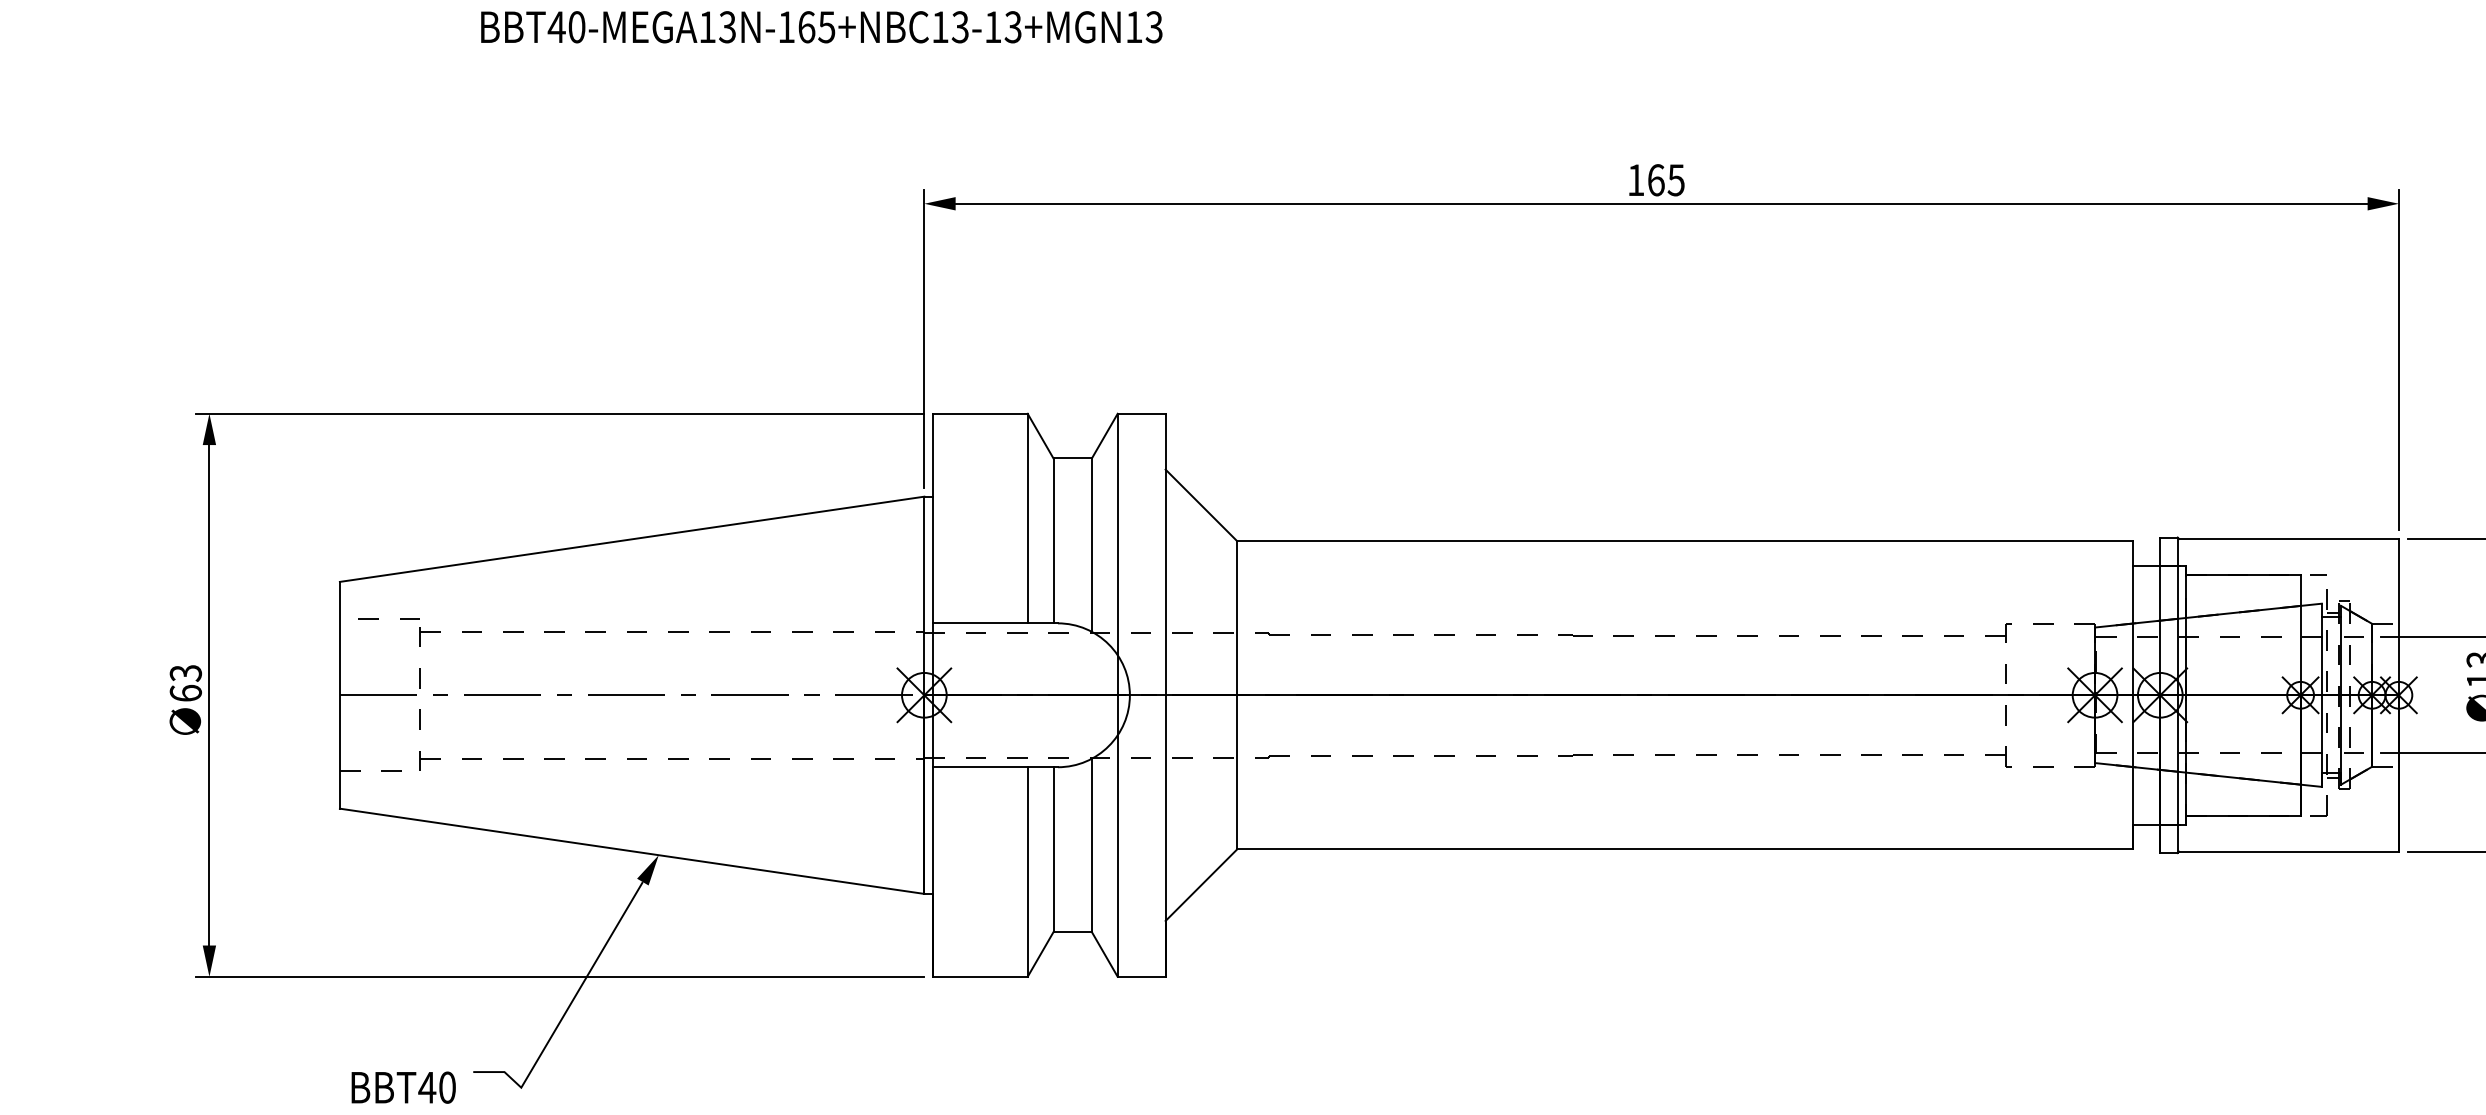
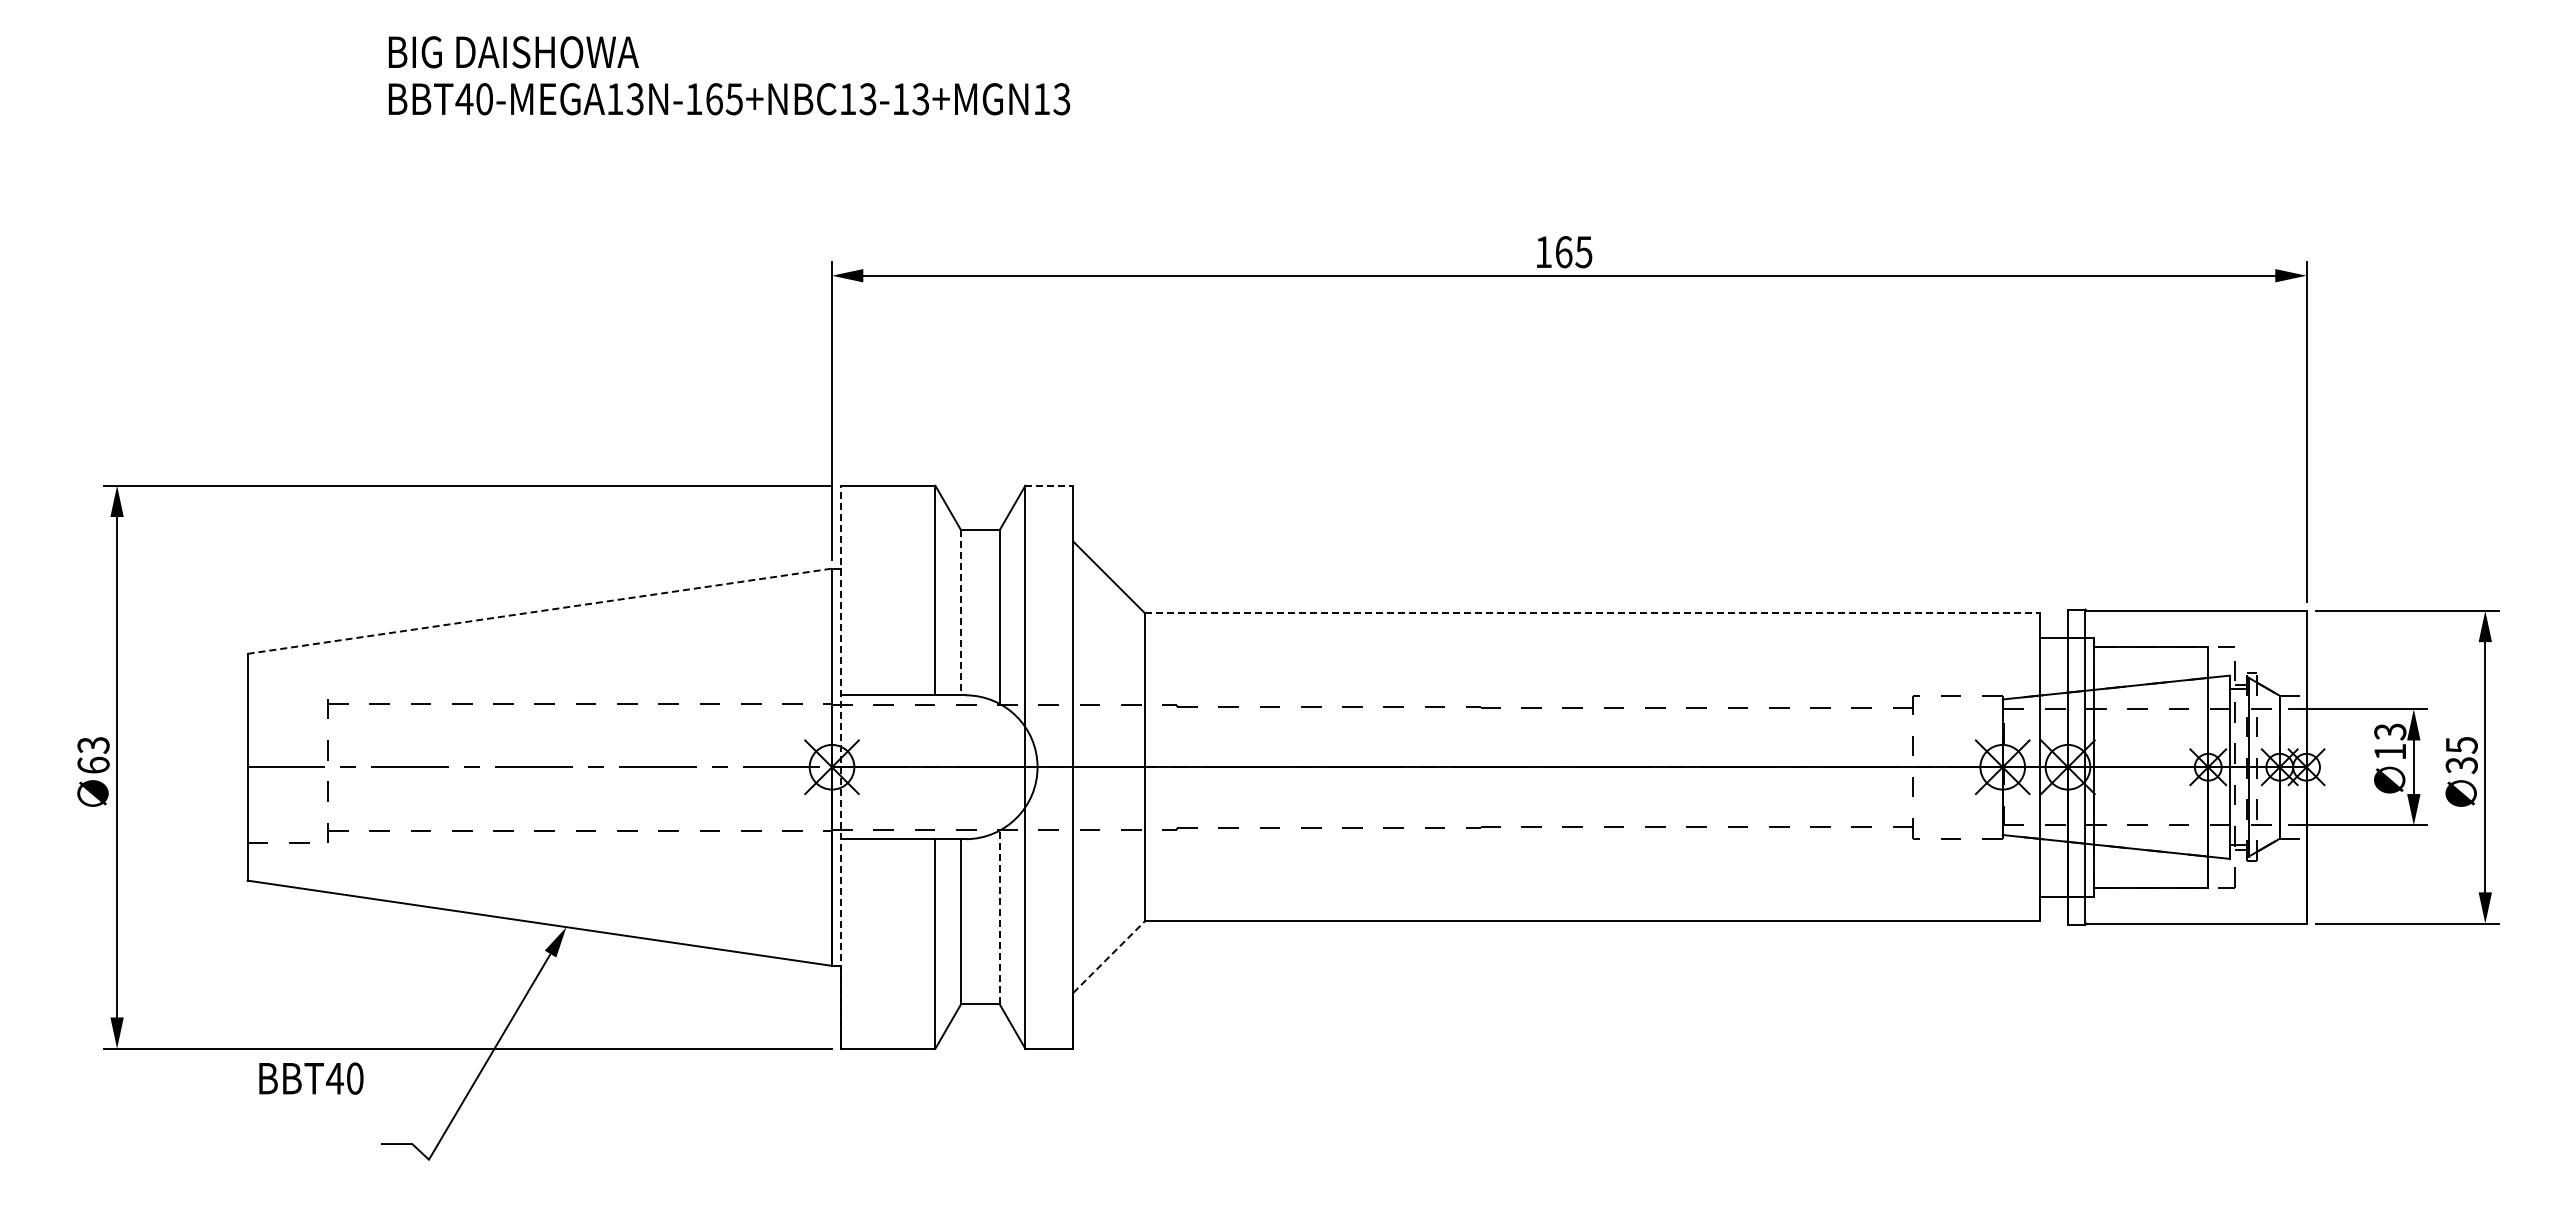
line: (1141, 413) -> (1049, 485), solid -> dashed
line: (632, 539) -> (540, 611), solid -> dashed
line: (1053, 541) -> (961, 613), solid -> dashed
line: (1684, 541) -> (1592, 613), solid -> dashed
line: (378, 618) -> (286, 690), removed
line: (932, 695) -> (840, 767), solid -> dashed
line: (1091, 845) -> (999, 917), solid -> dashed
line: (1201, 885) -> (1109, 957), solid -> dashed
text: (403, 1087) -> (311, 1078), moved

